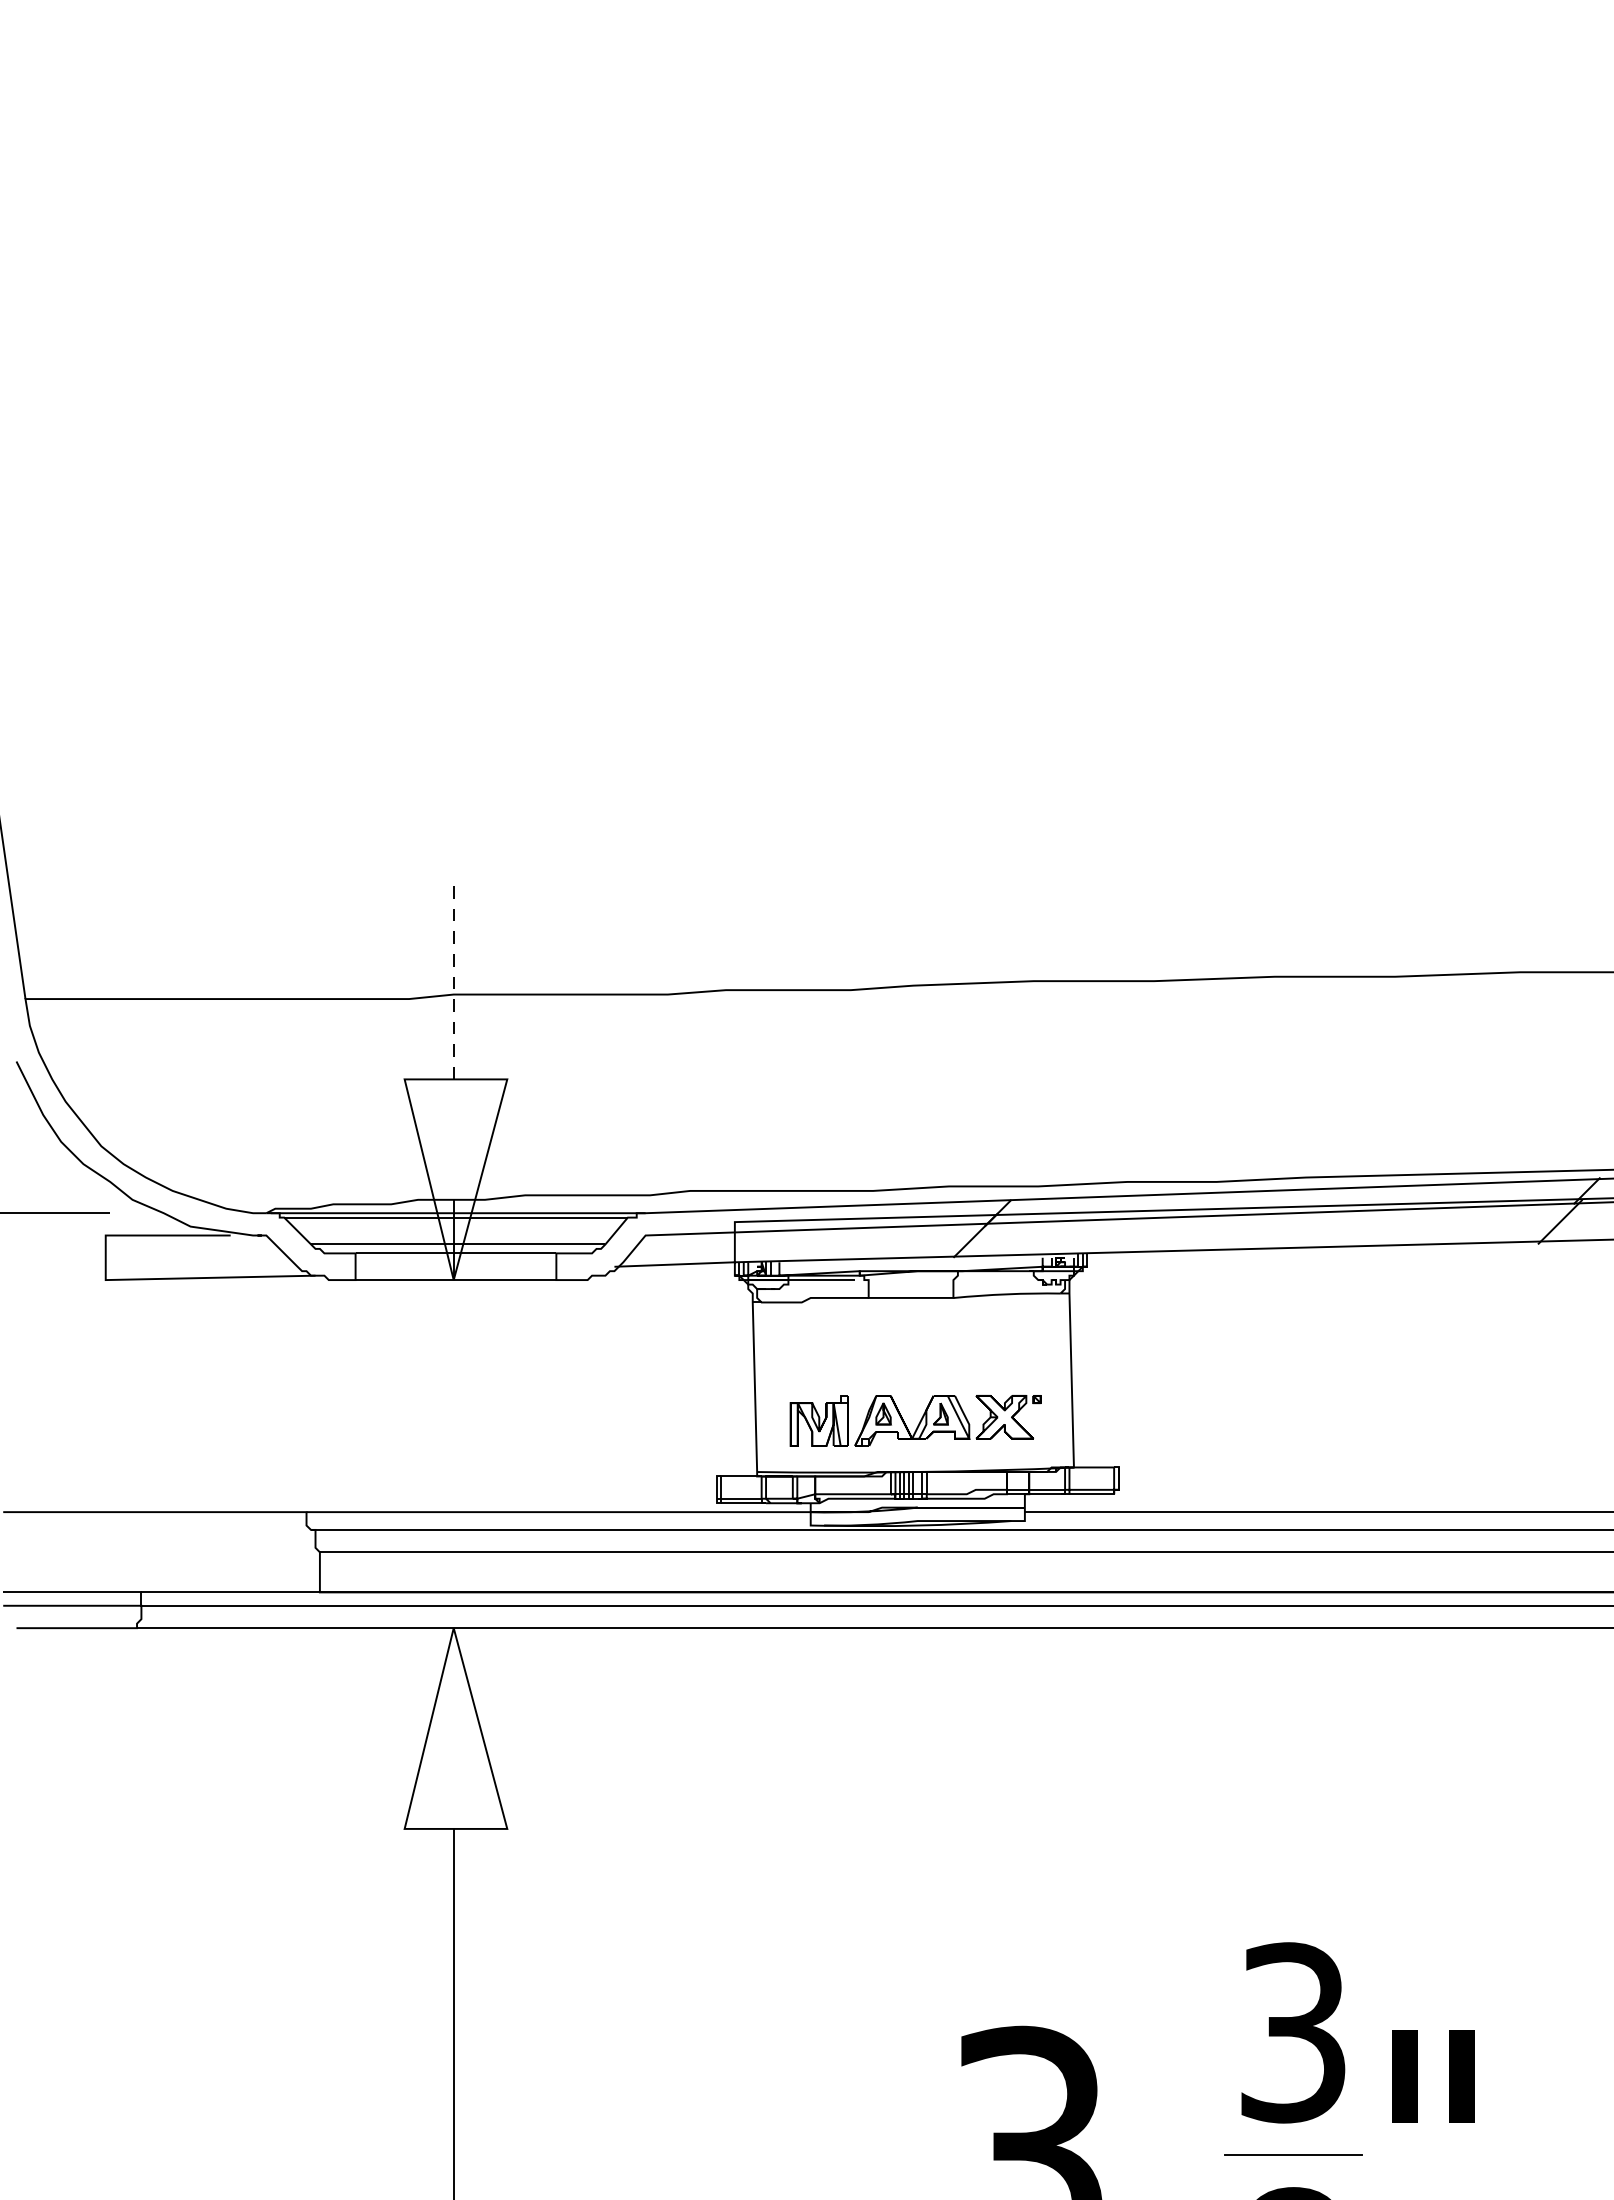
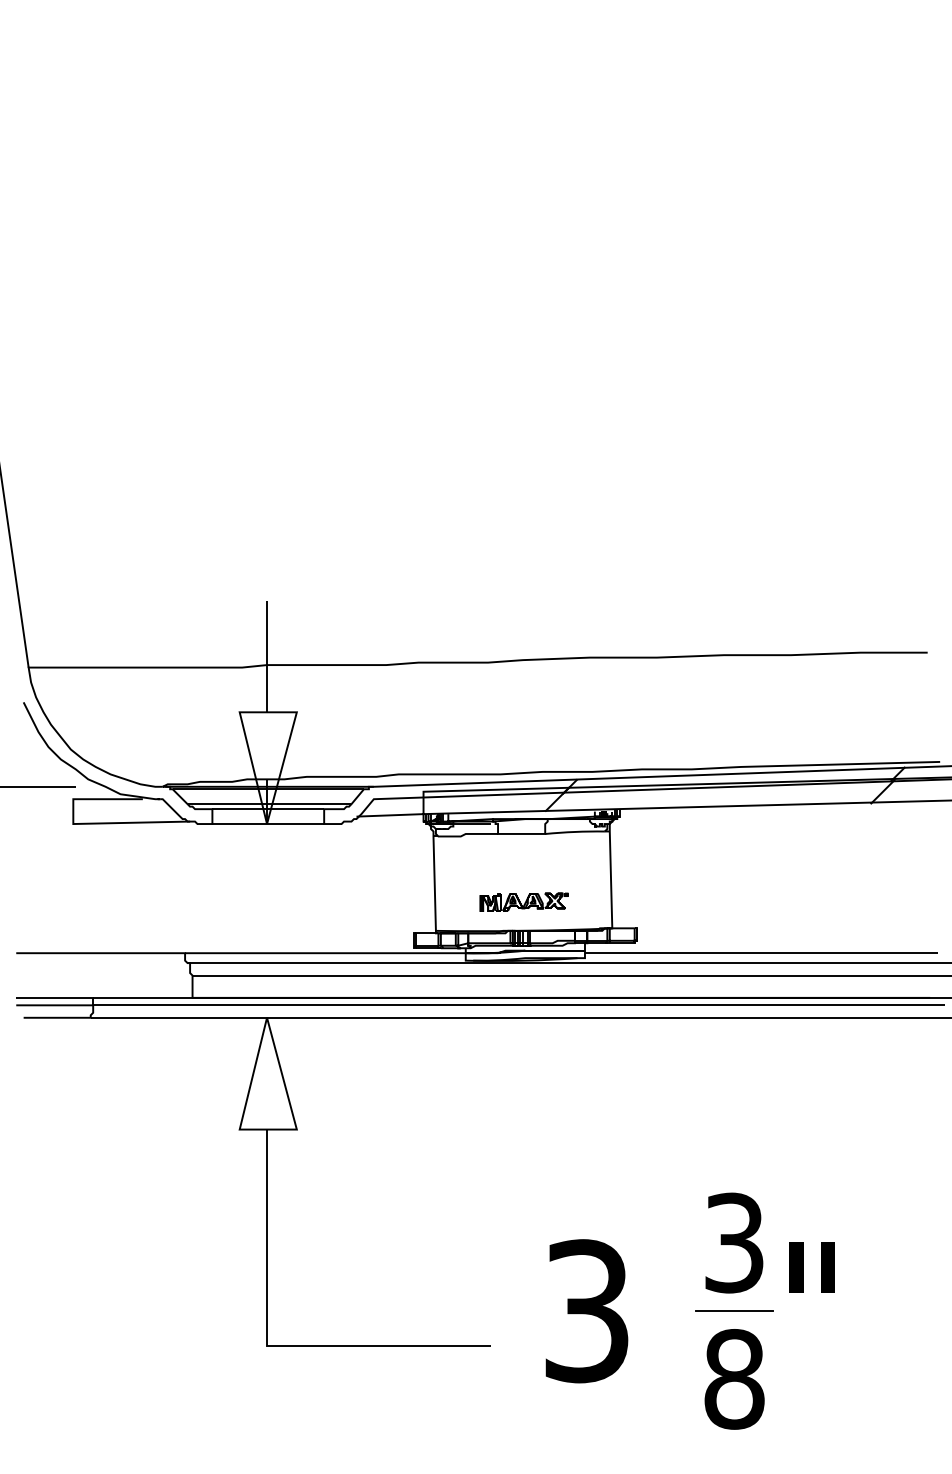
line: (454, 979) -> (267, 656), dashed -> solid
part: (914, 1419) -> (523, 901), size x0.62

